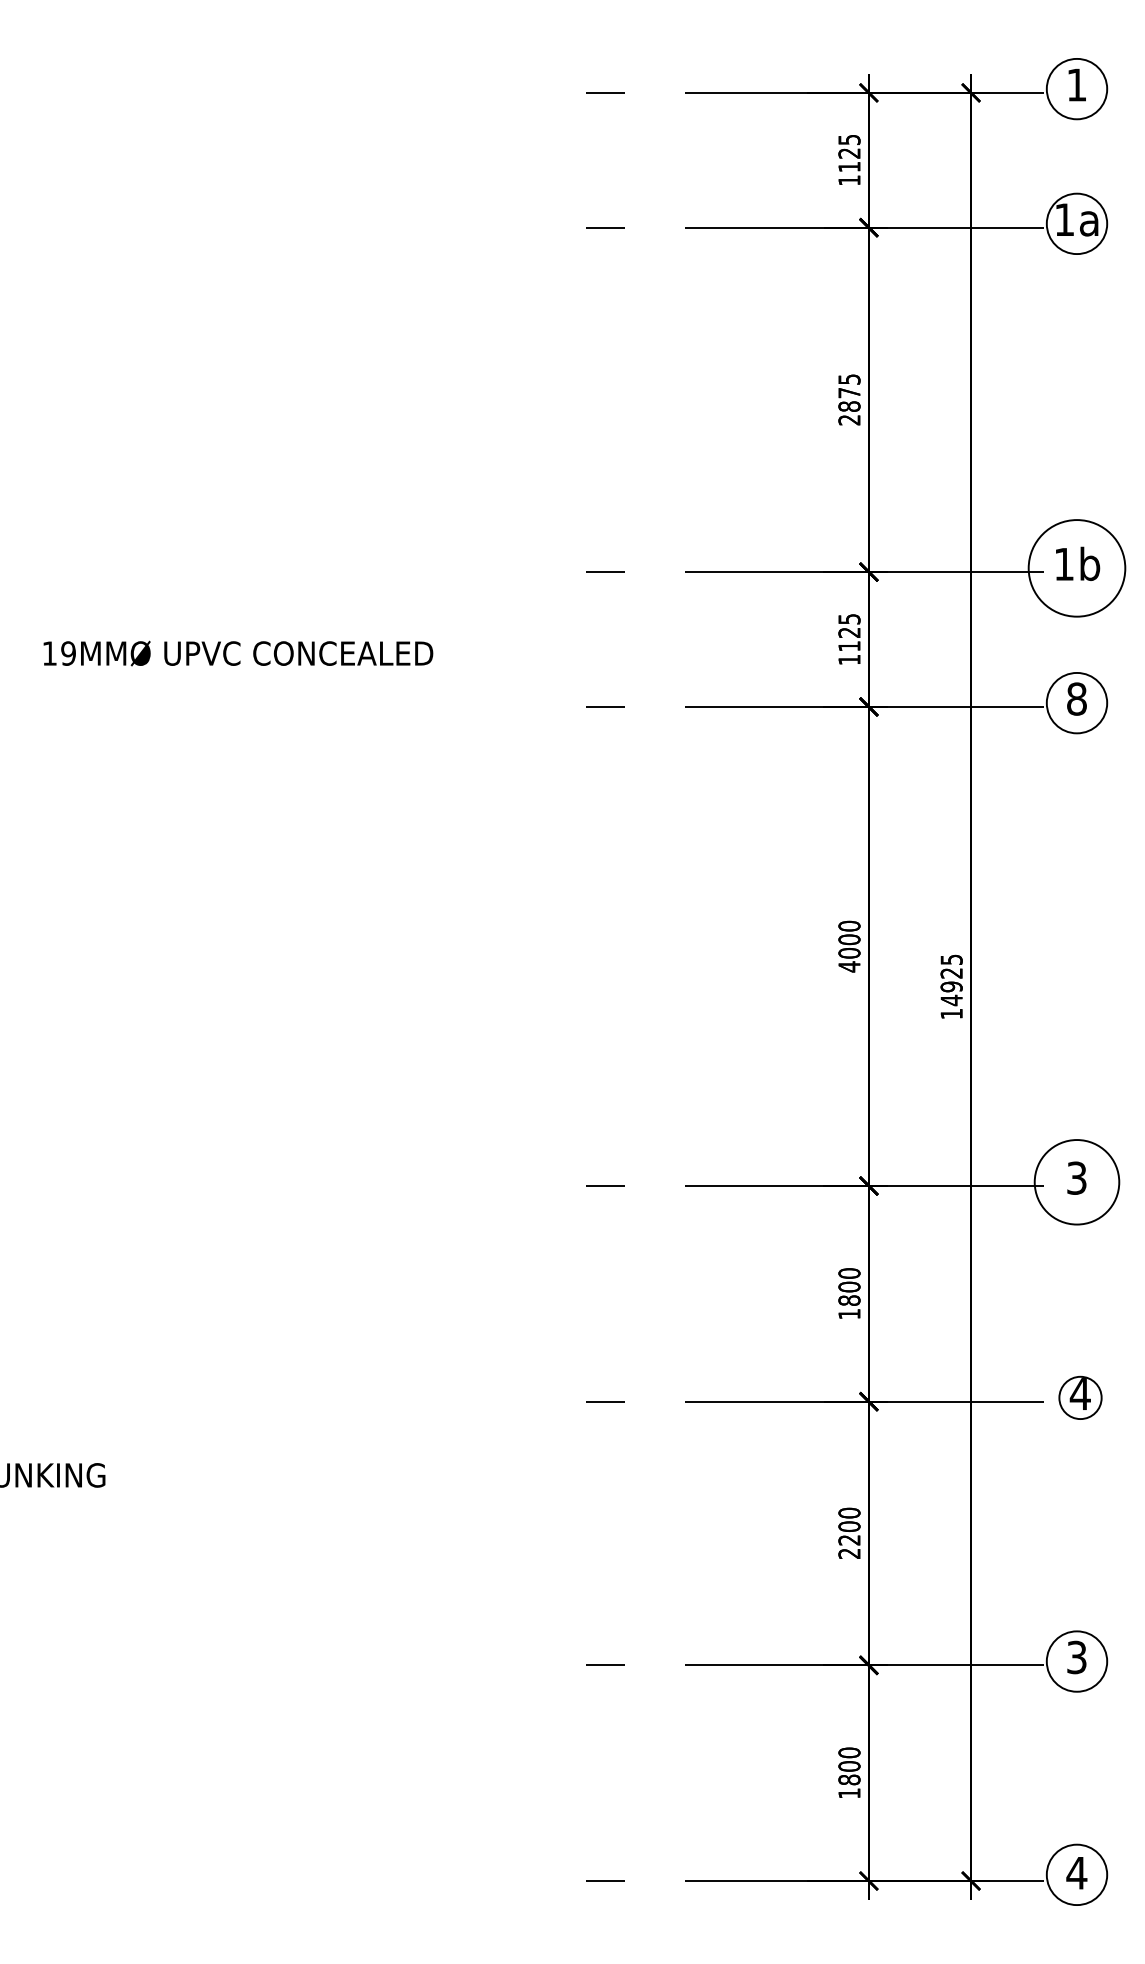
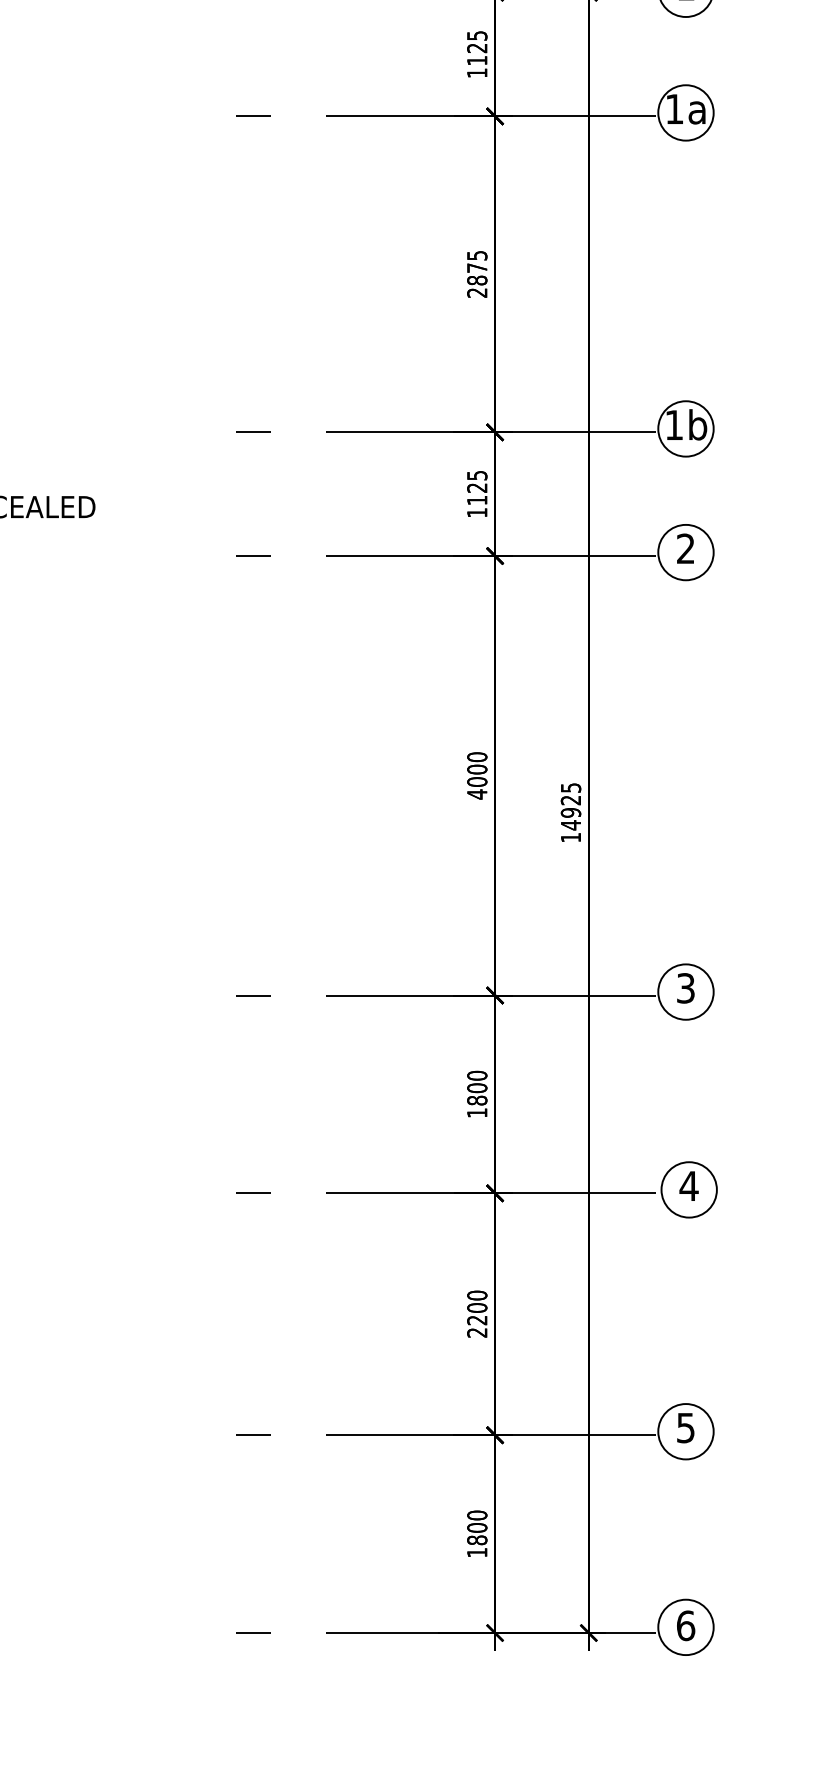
circle: (1076, 568) -> (685, 429), size x0.62
text: (1076, 698) -> (685, 548), 8 -> 2
circle: (1076, 1182) -> (685, 992), size x0.71
circle: (1080, 1397) -> (689, 1189), size x1.43
text: (1077, 1656) -> (686, 1427), 3 -> 5
text: (1076, 1872) -> (685, 1625), 4 -> 6

